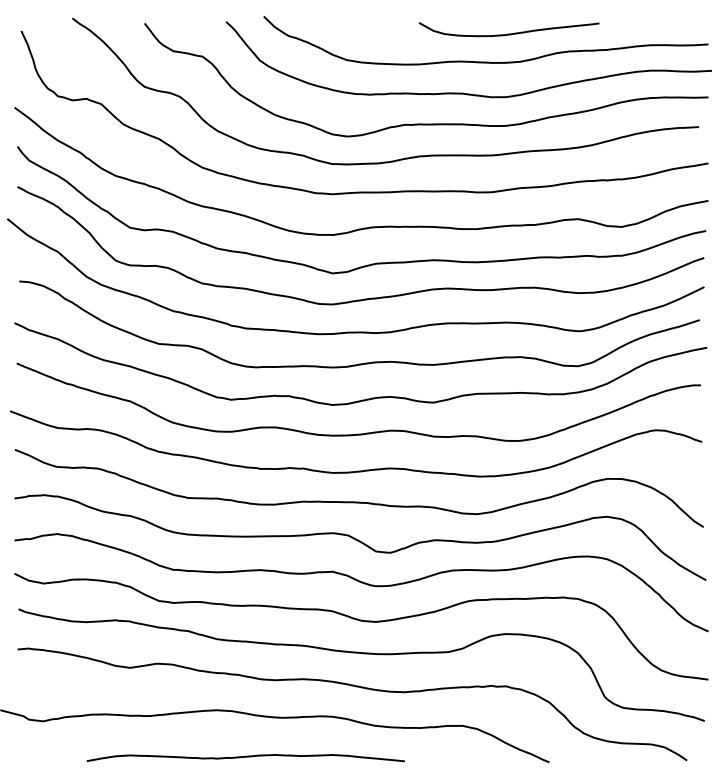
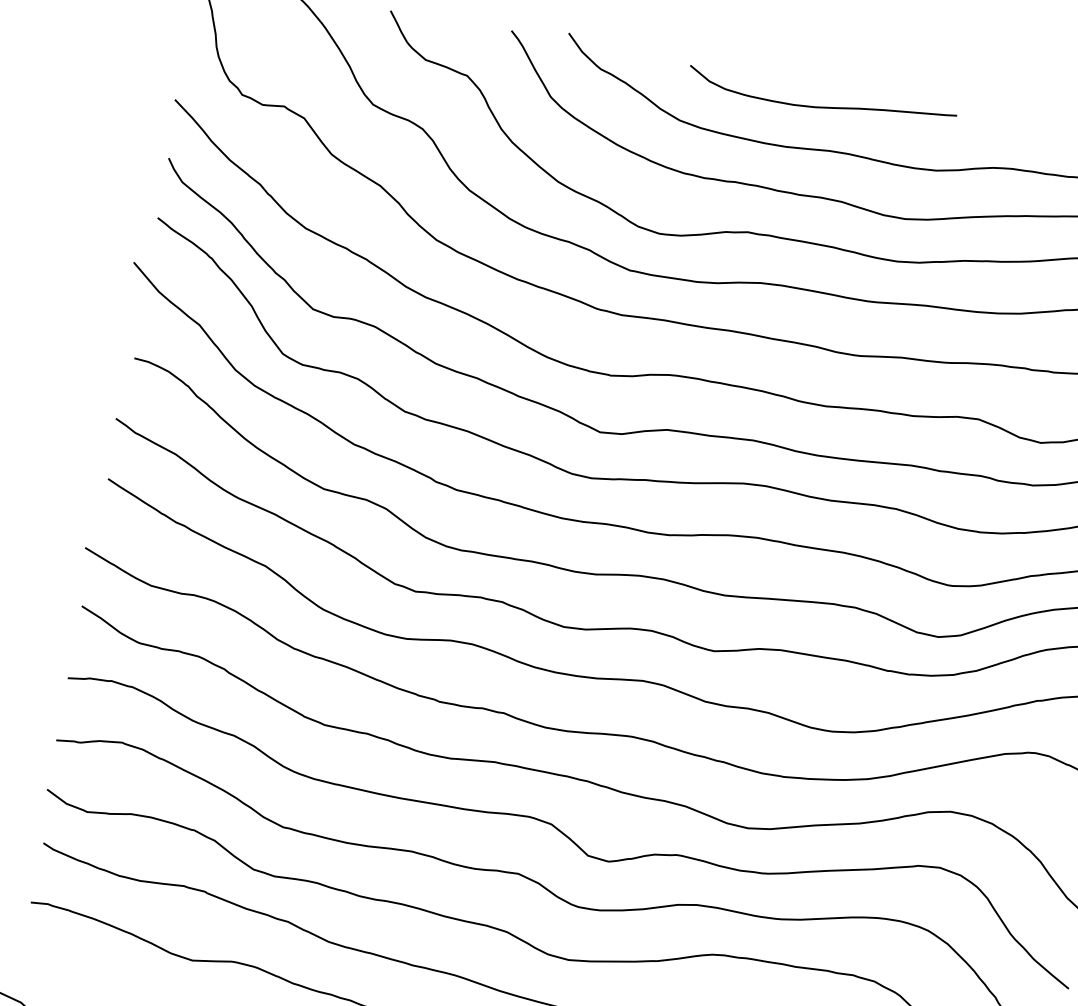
curve: (508, 33) -> (819, 105), moved

